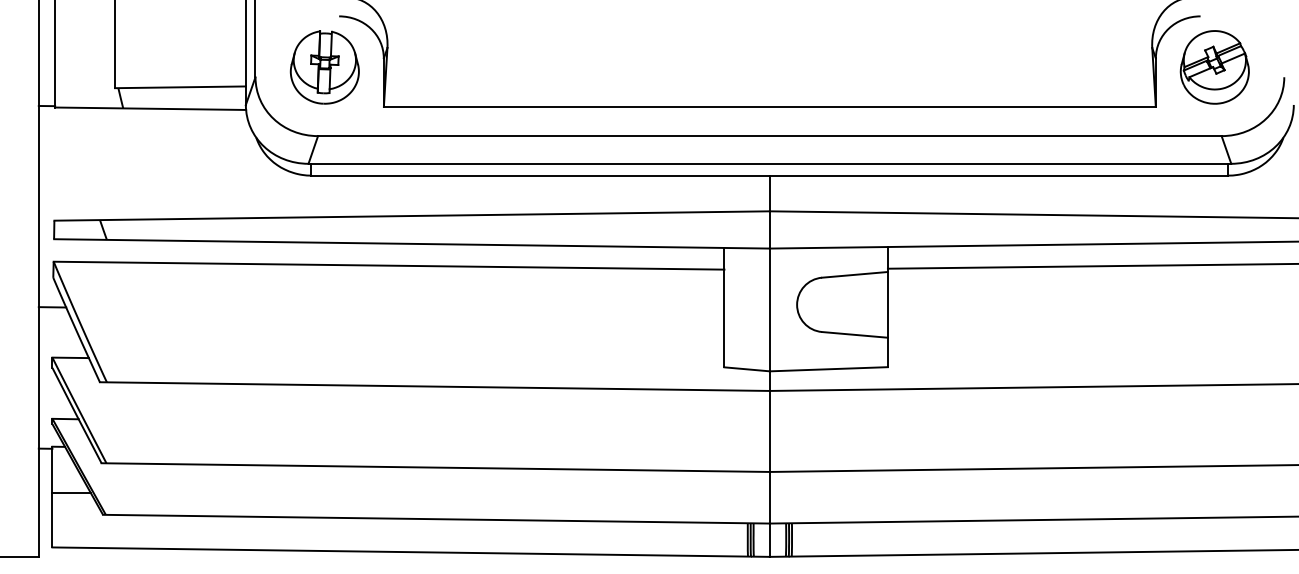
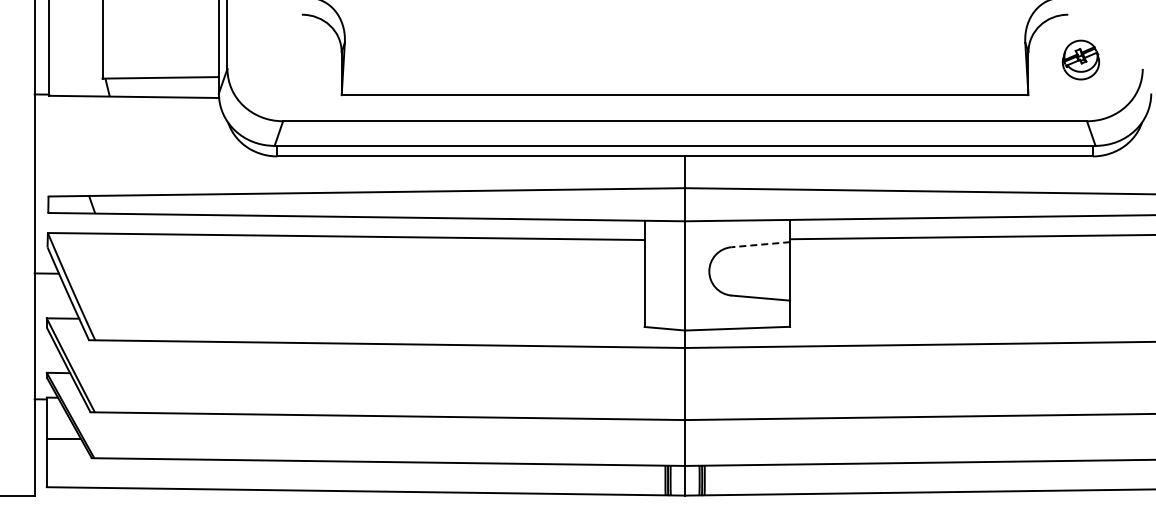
part: (1214, 66) -> (1080, 59), size x0.6
part: (325, 67) -> (289, 60), removed
line: (854, 274) -> (760, 244), solid -> dashed

